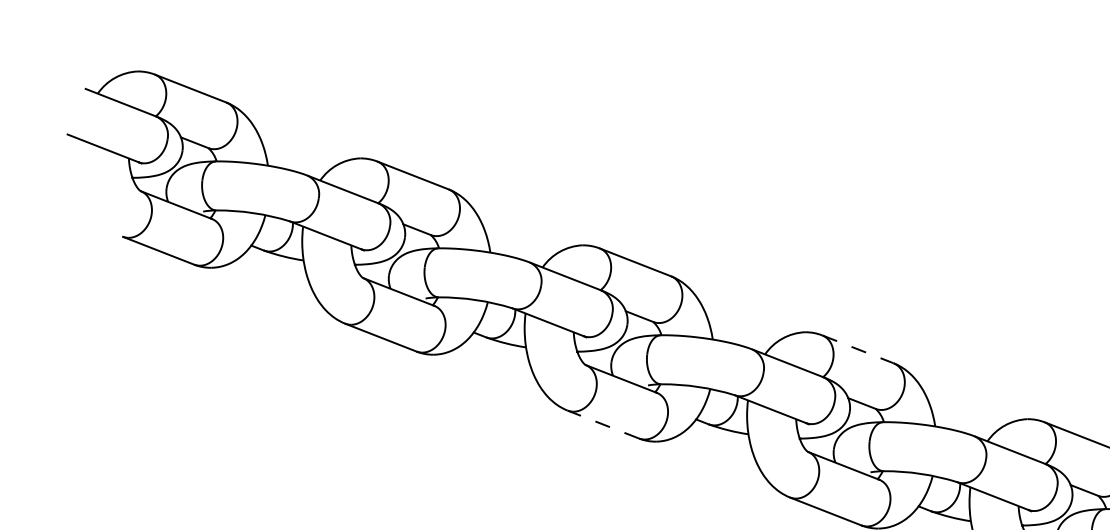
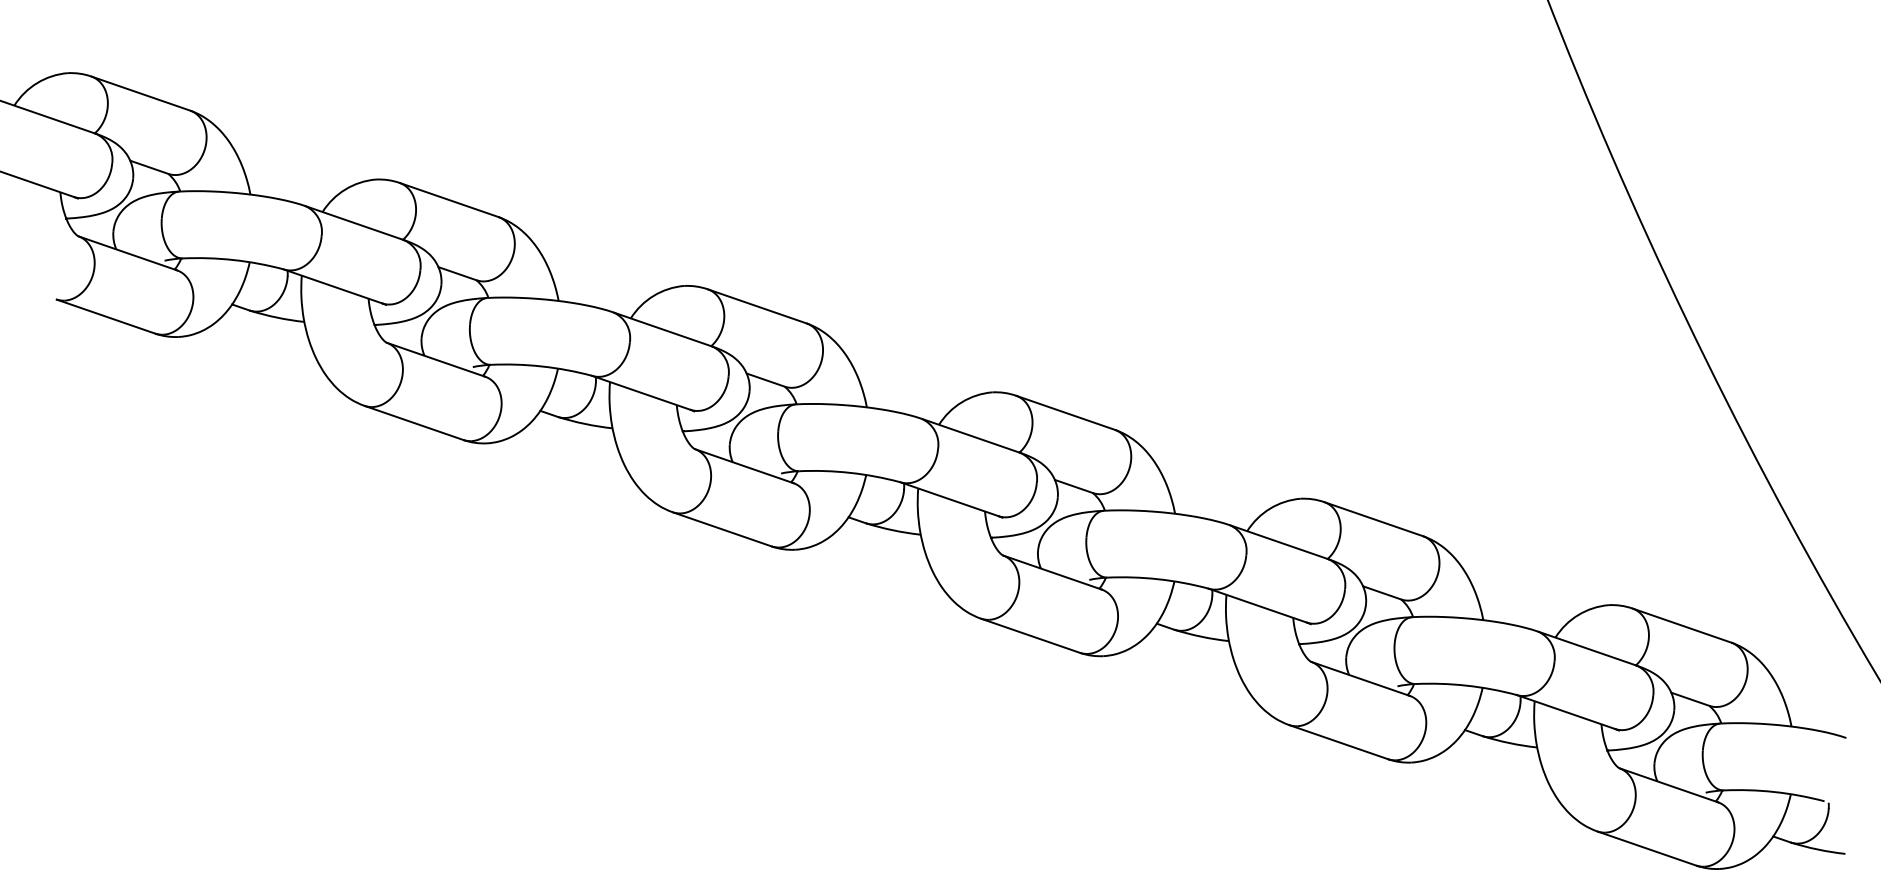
line: (858, 349) -> (1066, 412), dashed -> solid
line: (602, 424) -> (721, 529), dashed -> solid

